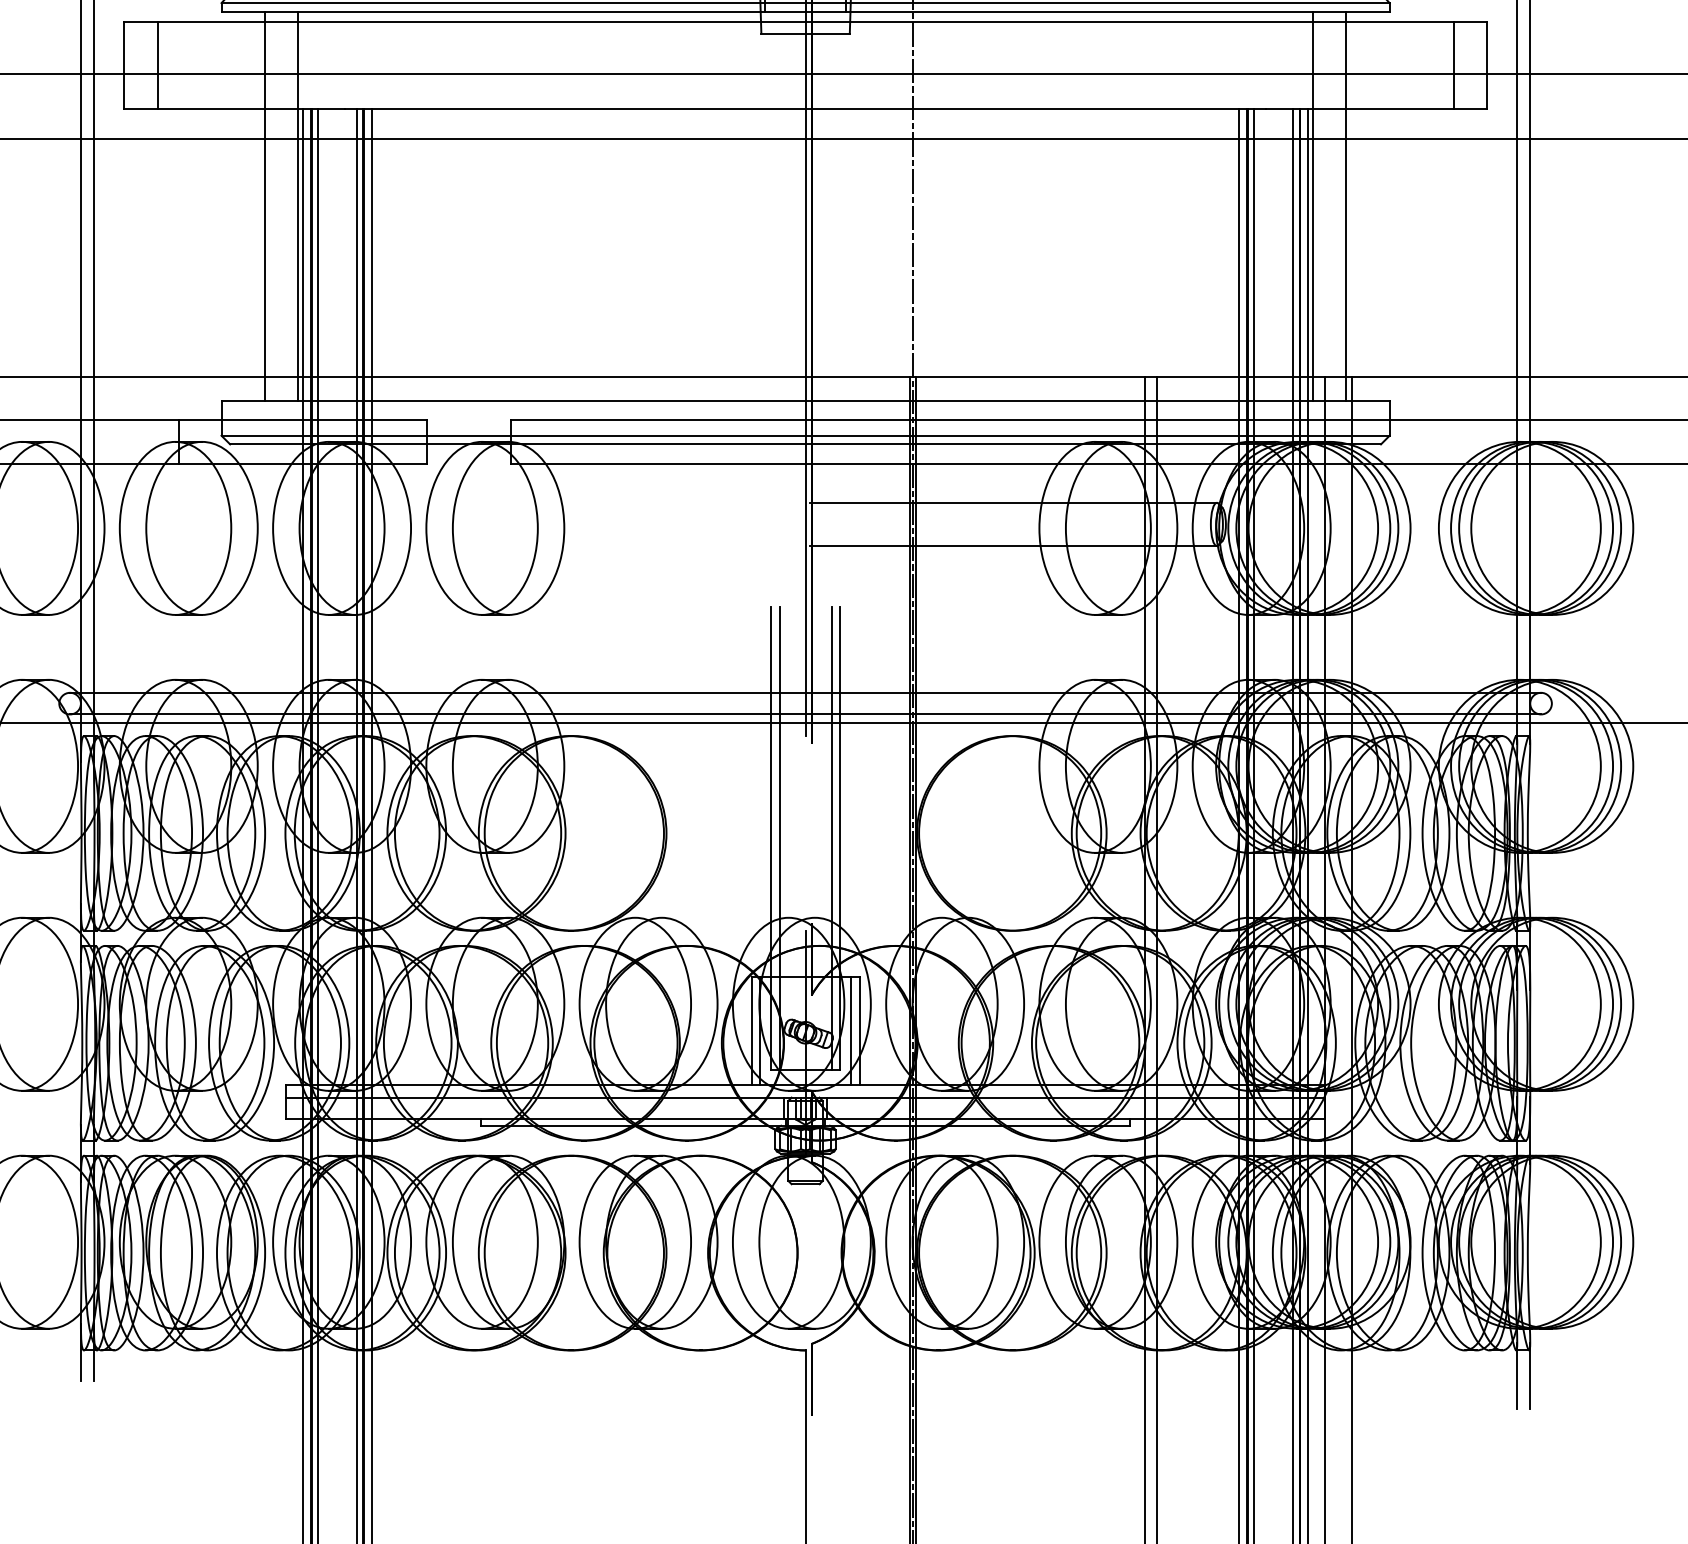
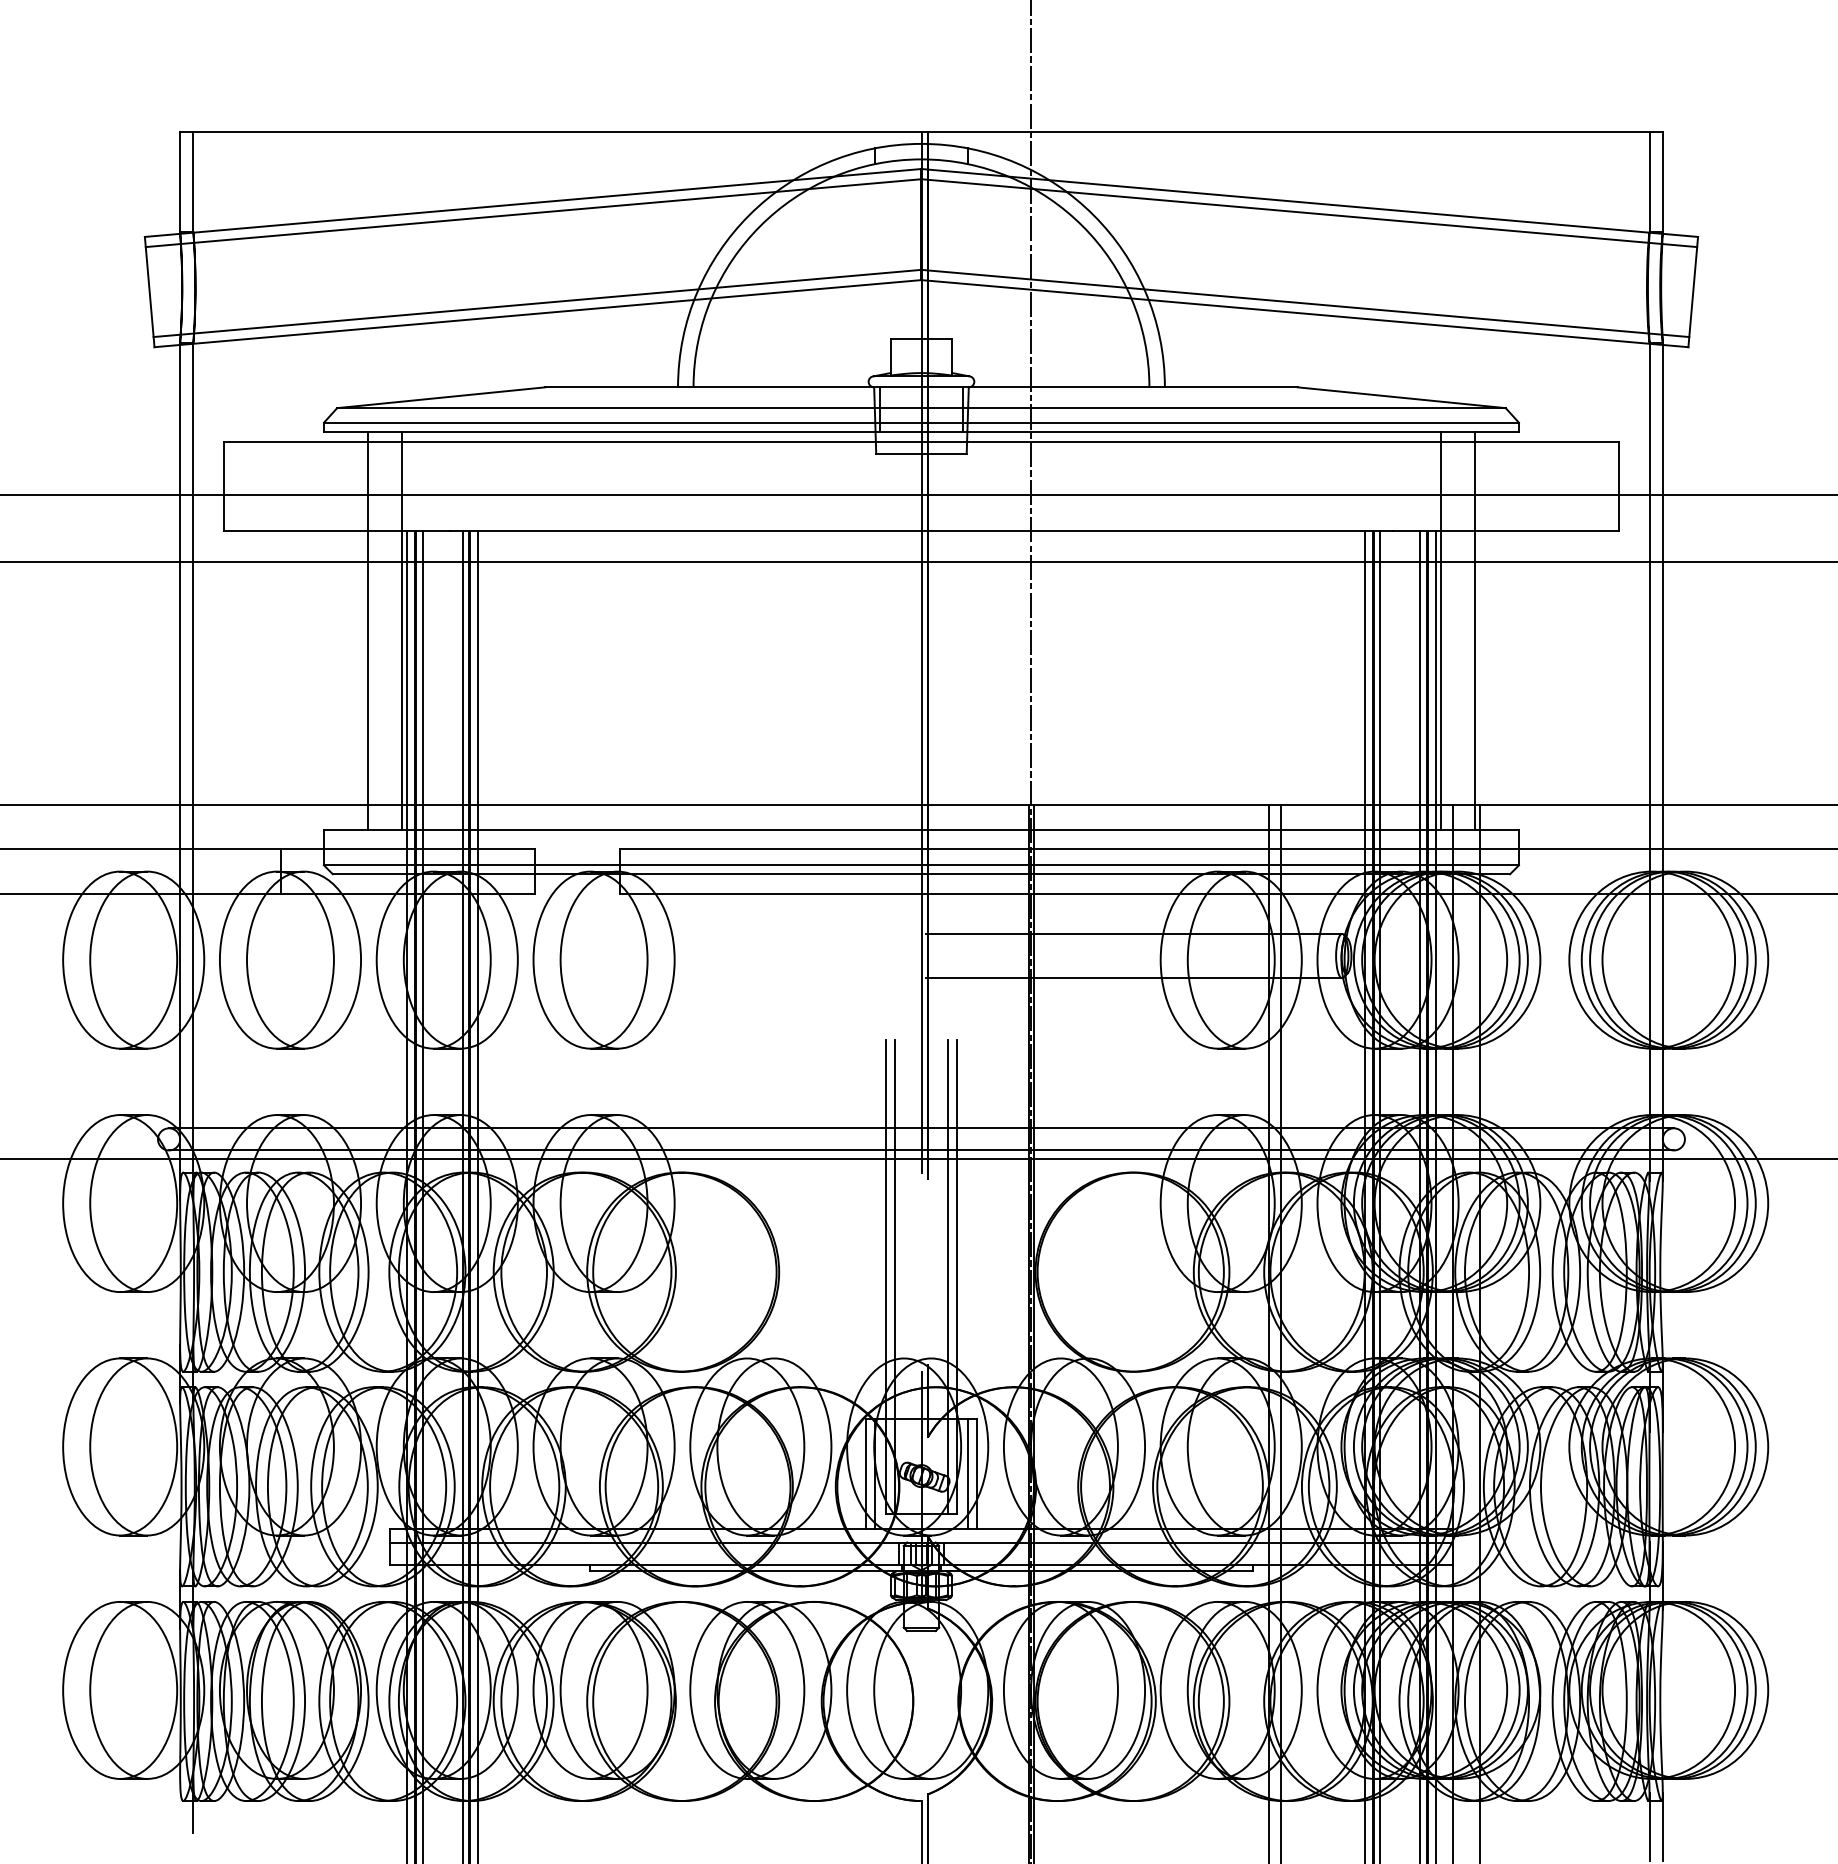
line: (157, 65) -> (258, 486), removed
line: (1453, 65) -> (1584, 486), removed
line: (81, 1352) -> (180, 1803), removed

